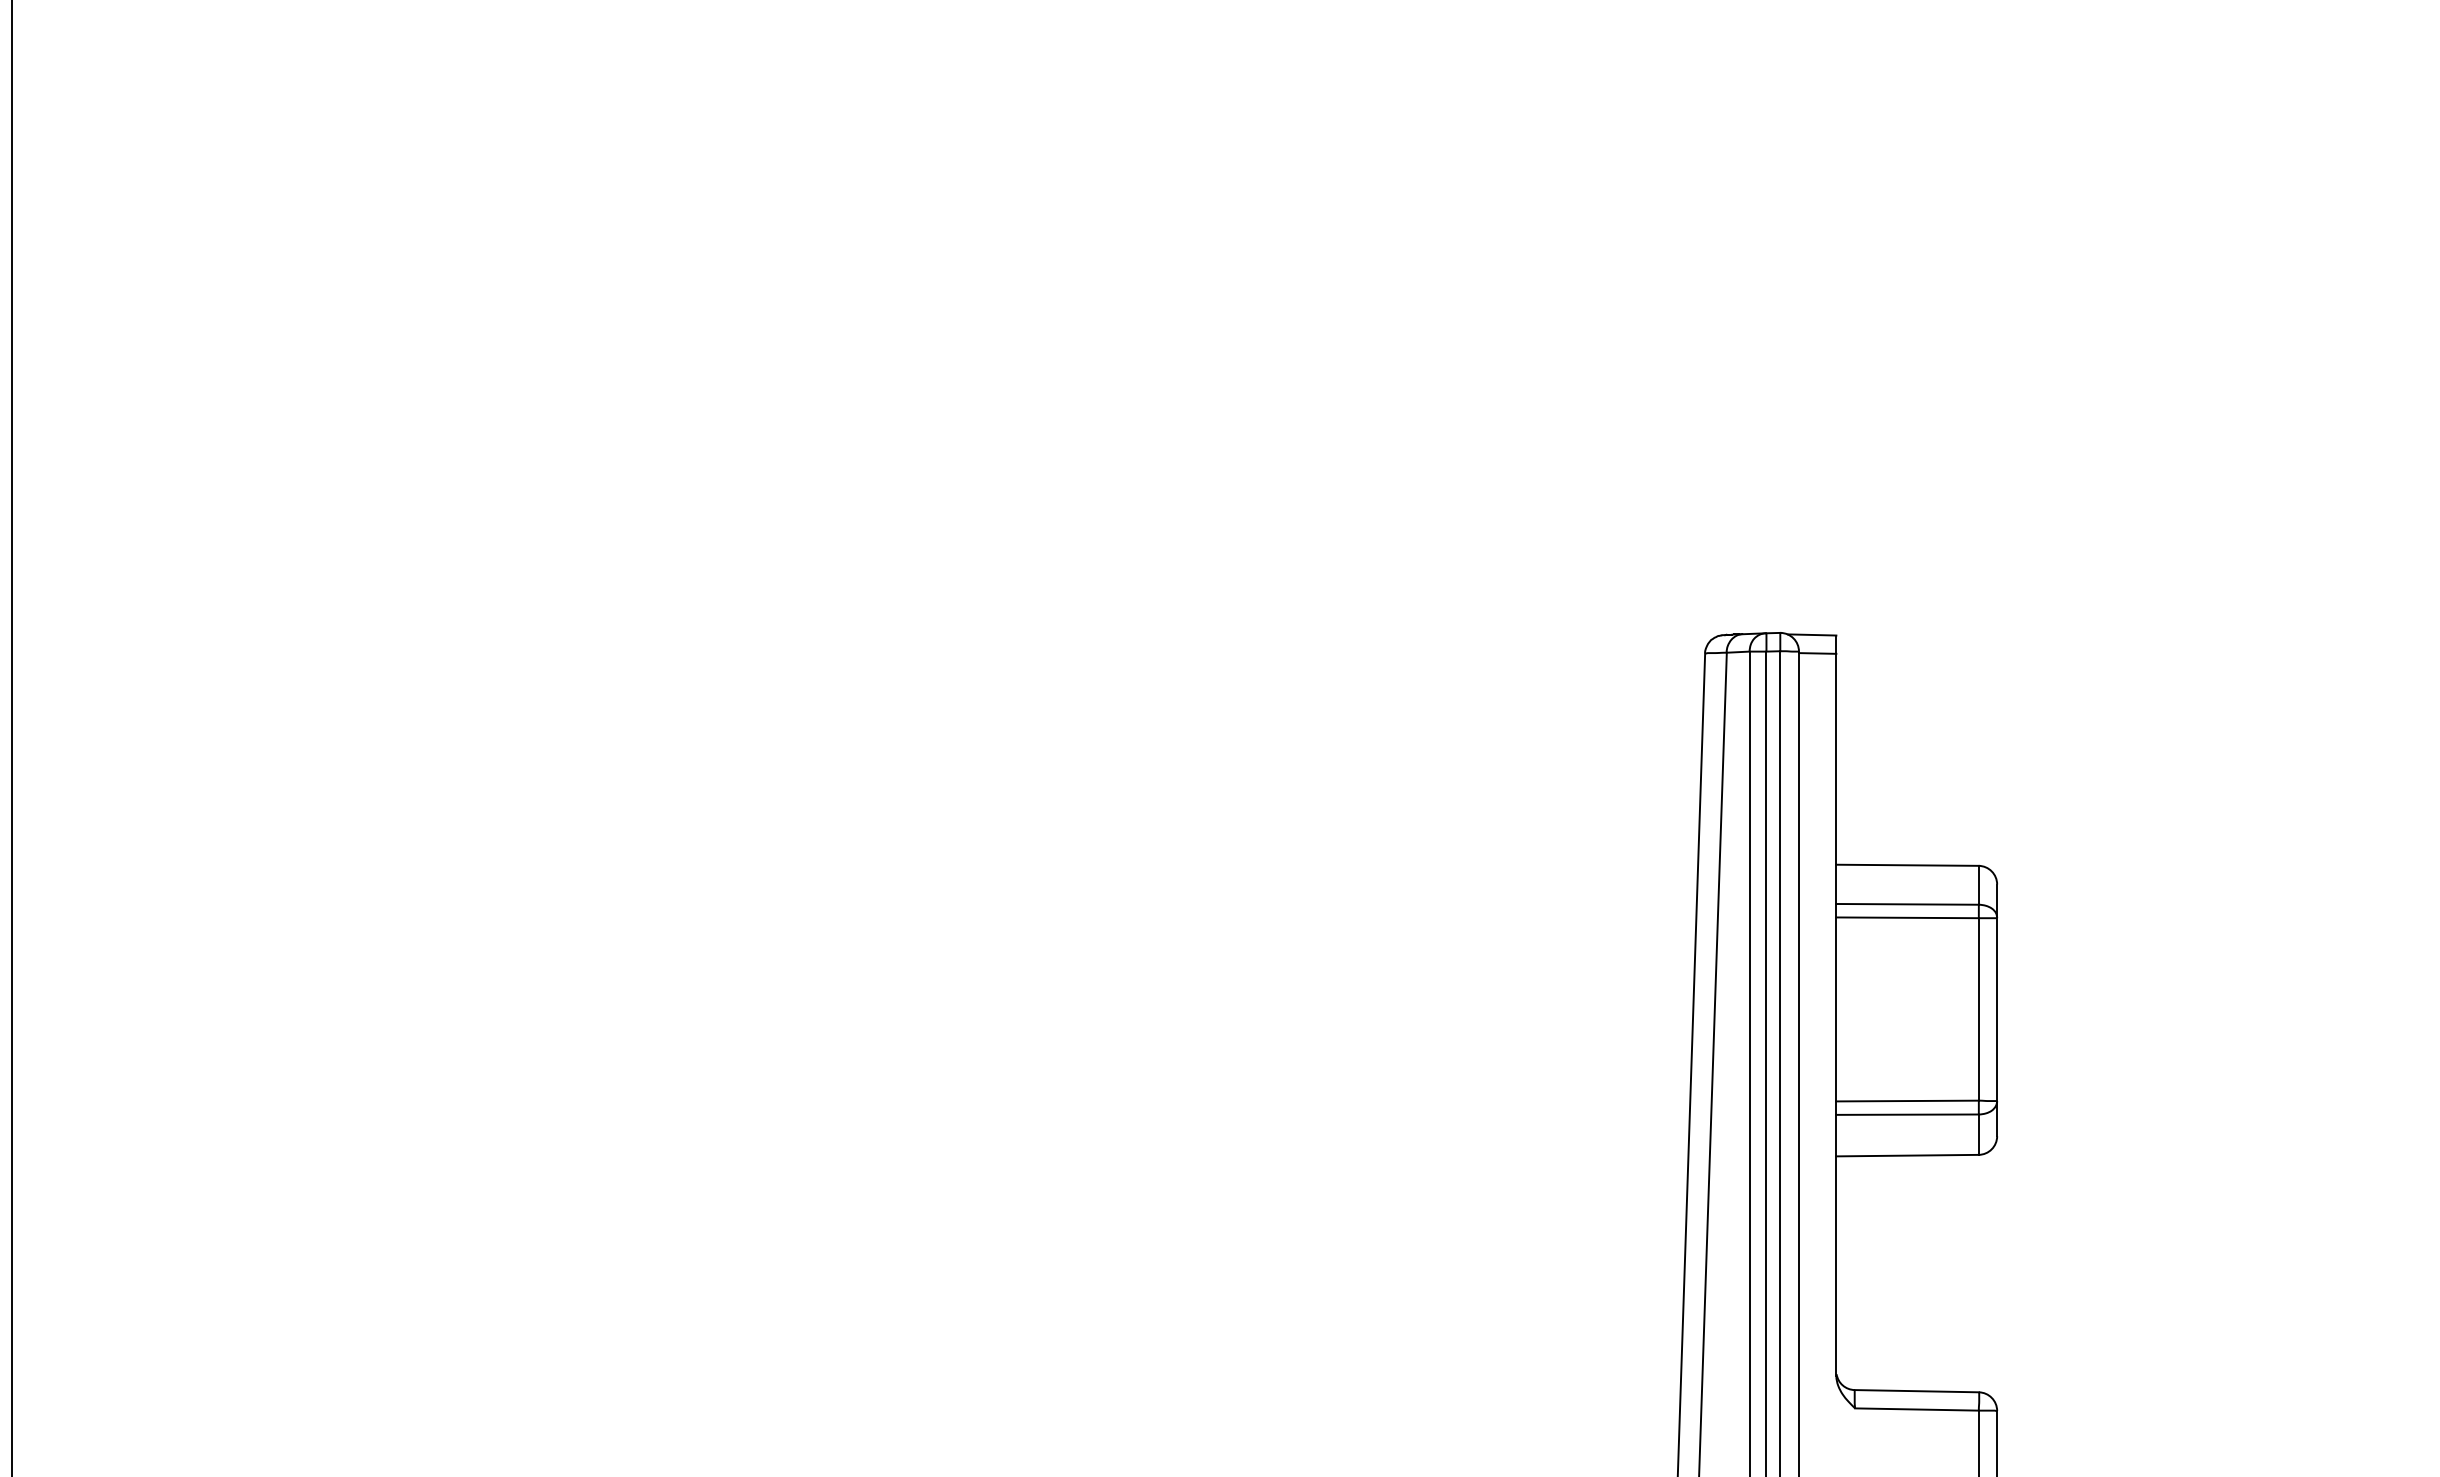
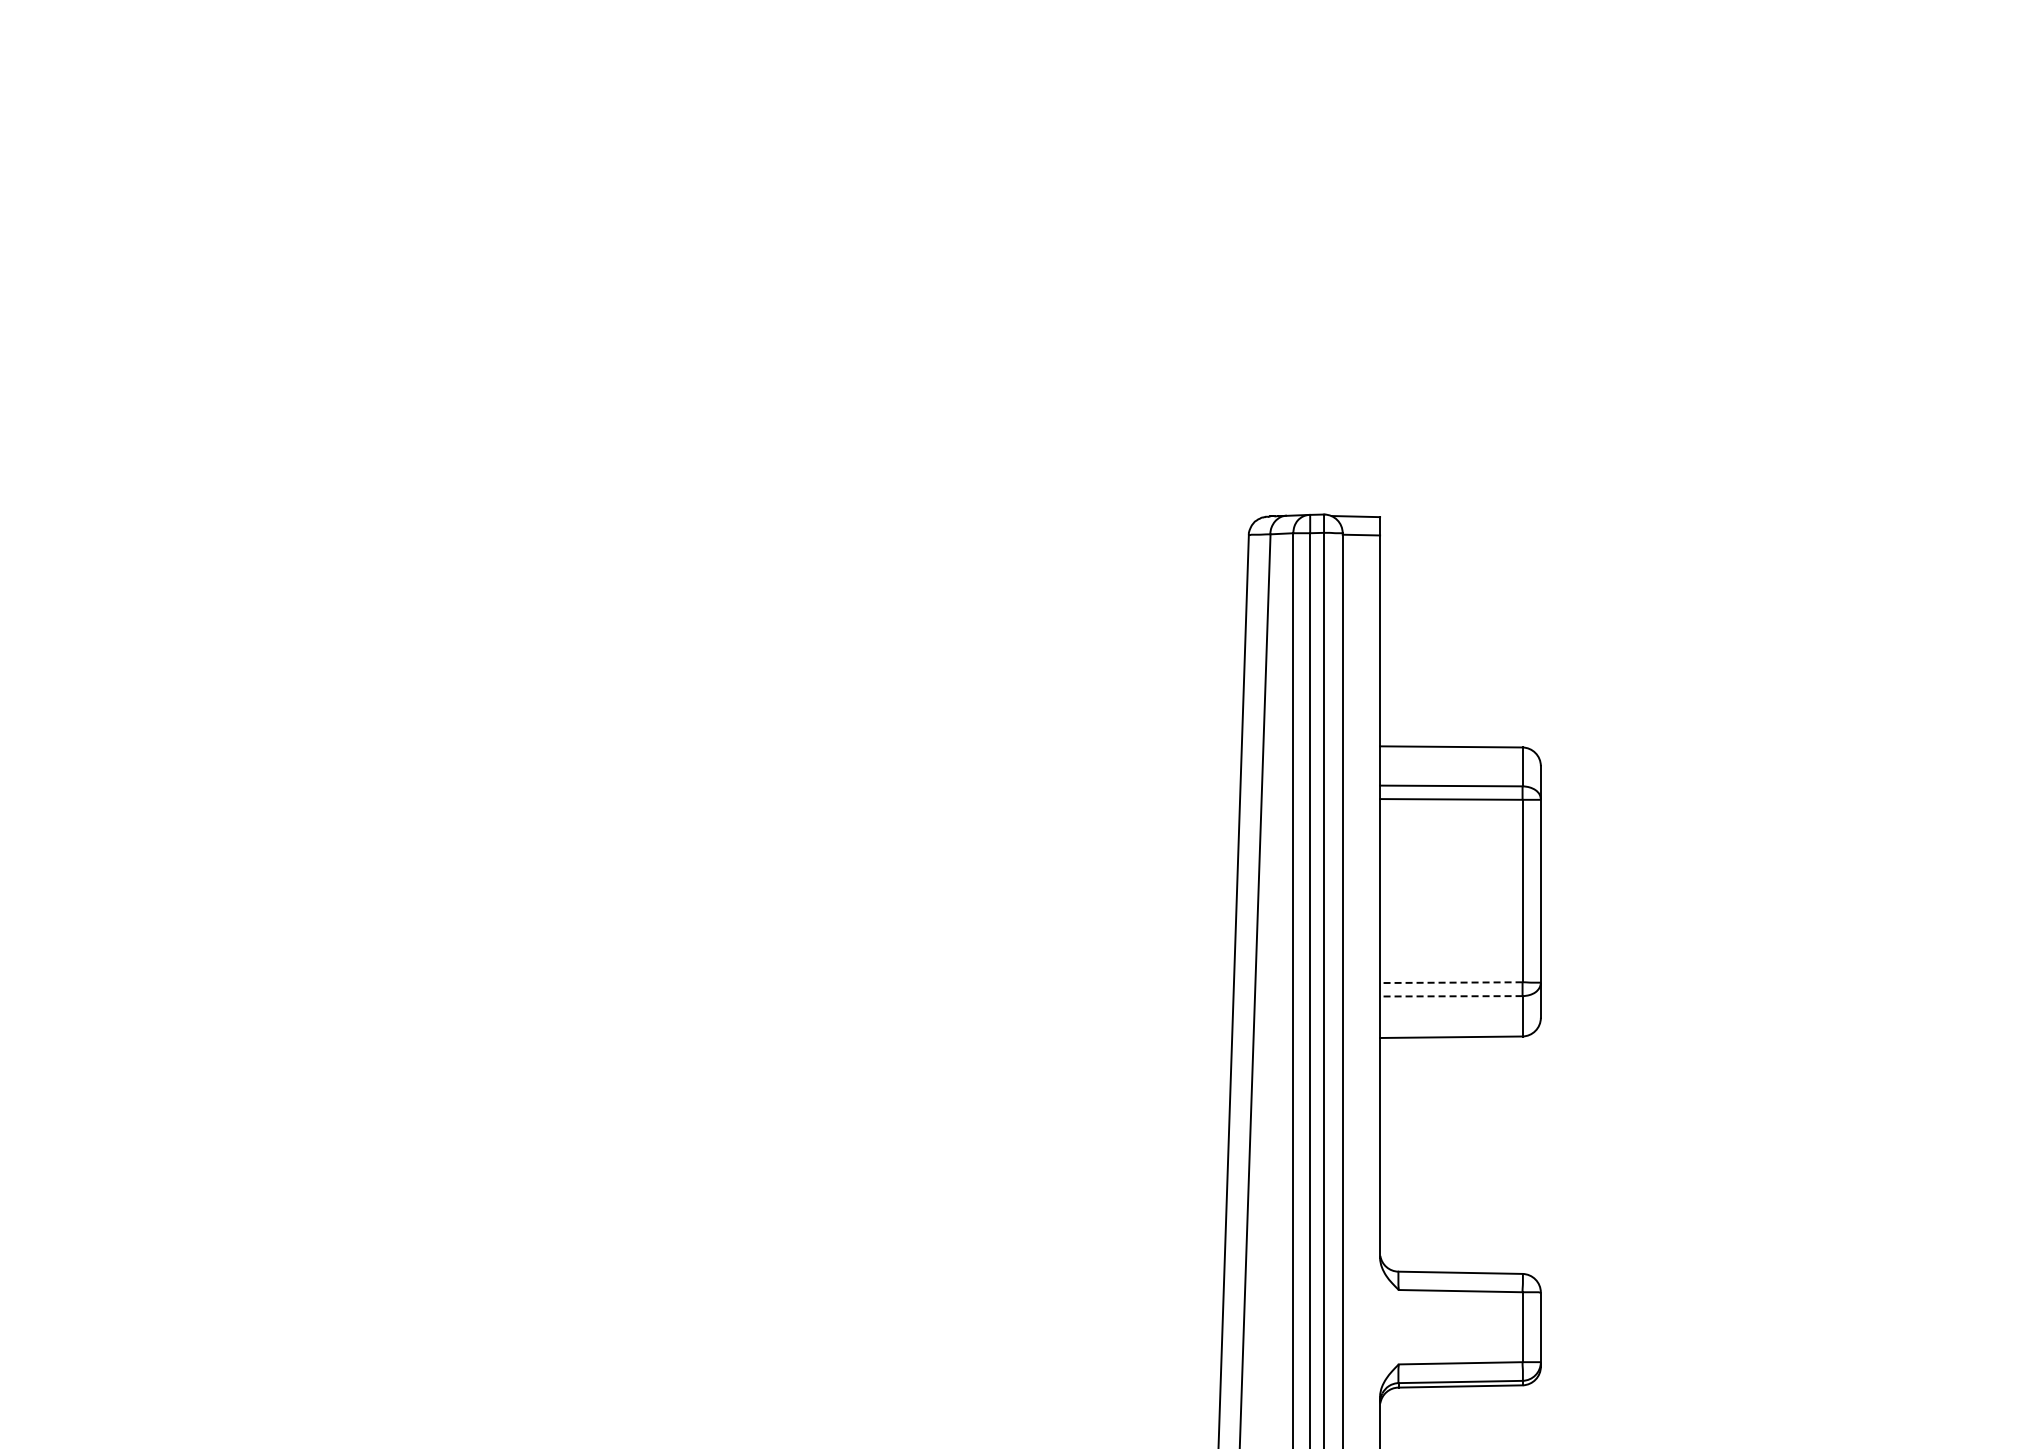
line: (1907, 1101) -> (1451, 983), solid -> dashed
line: (1907, 1114) -> (1451, 996), solid -> dashed

